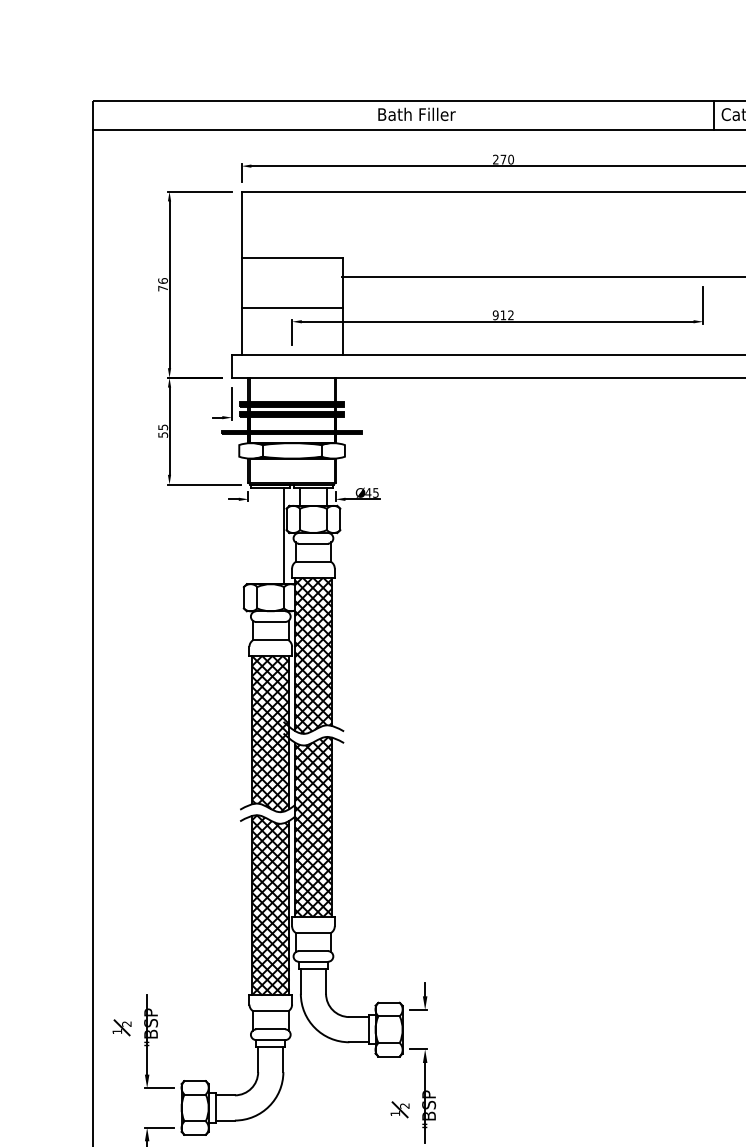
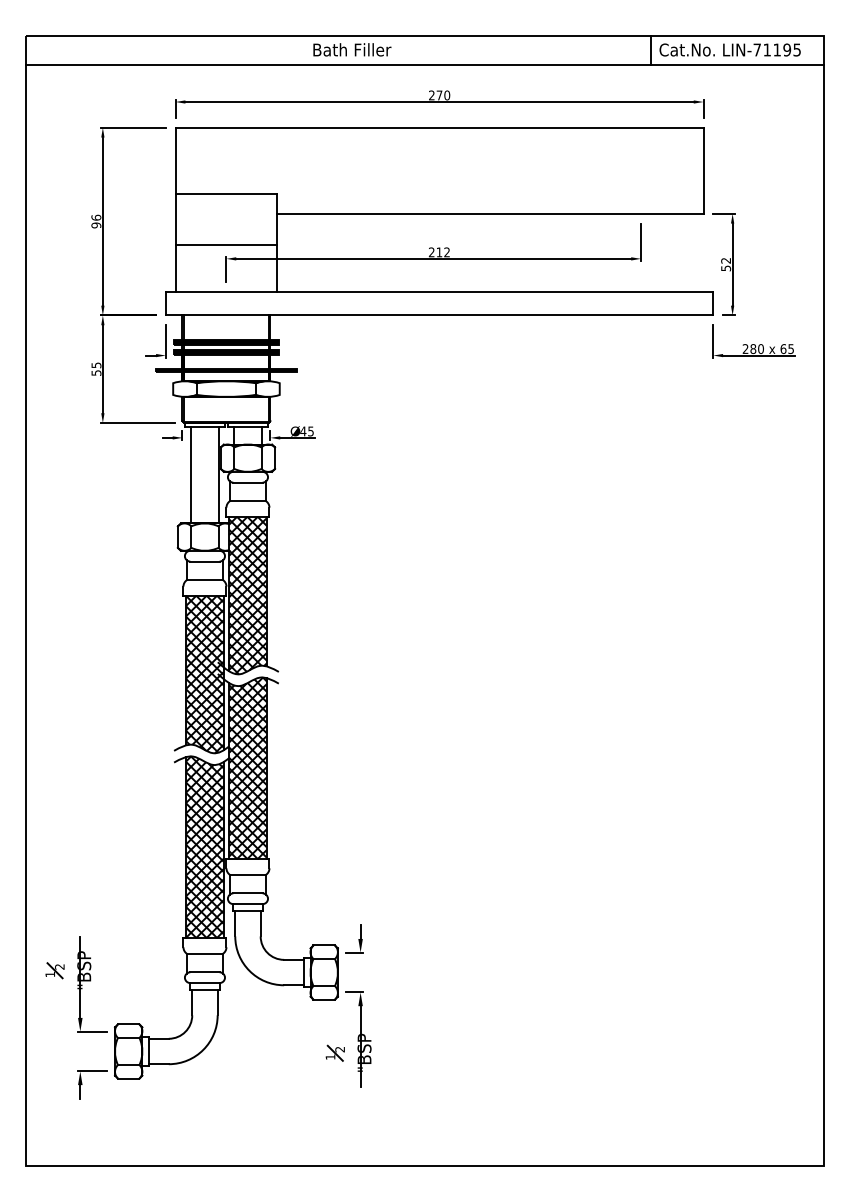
text: (163, 288) -> (96, 225), 76 -> 96
text: (495, 315) -> (431, 252), 912 -> 212
line: (257, 535) -> (191, 474), added

